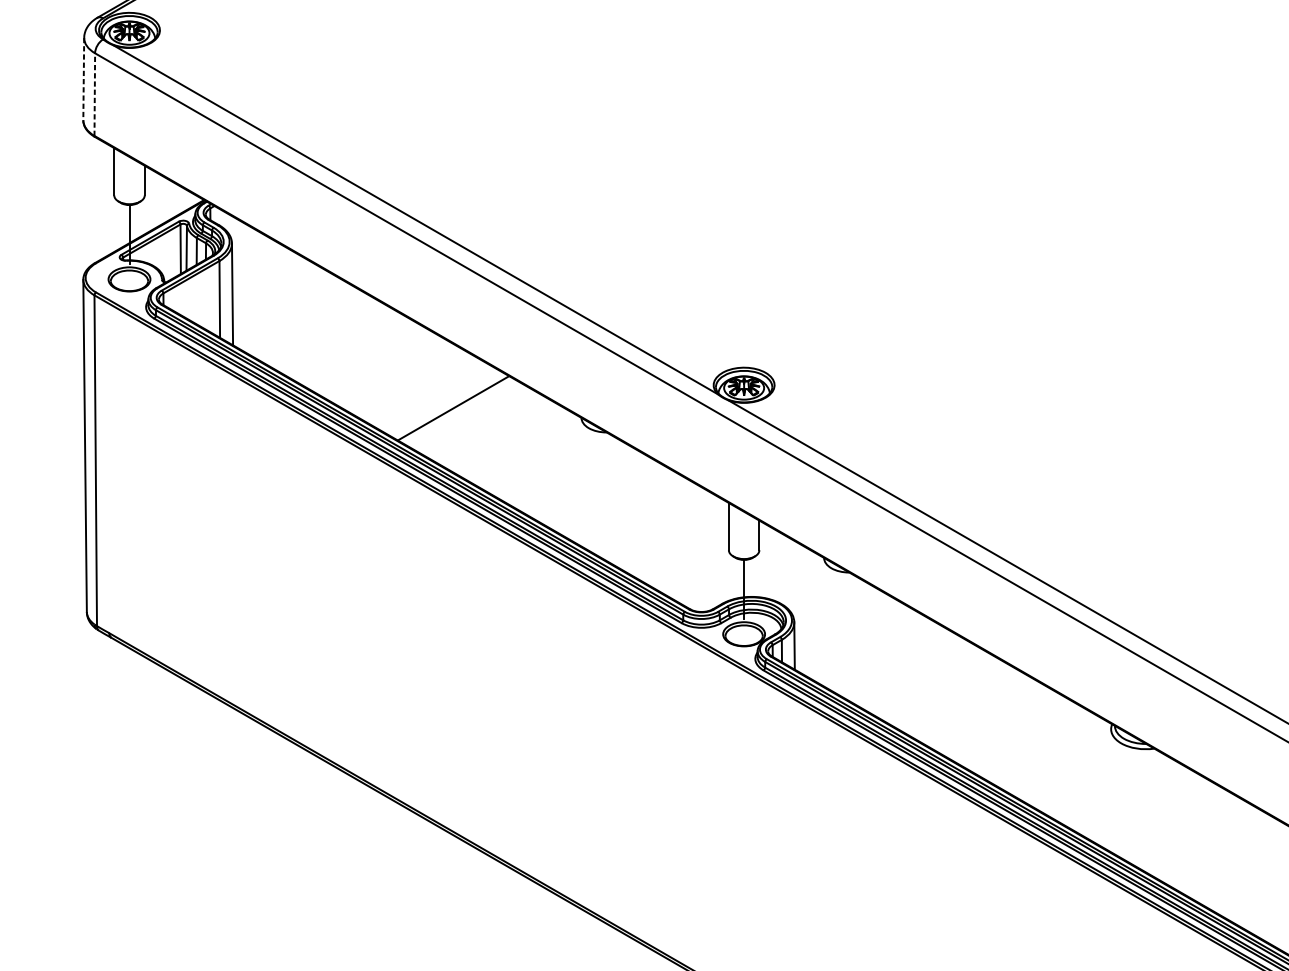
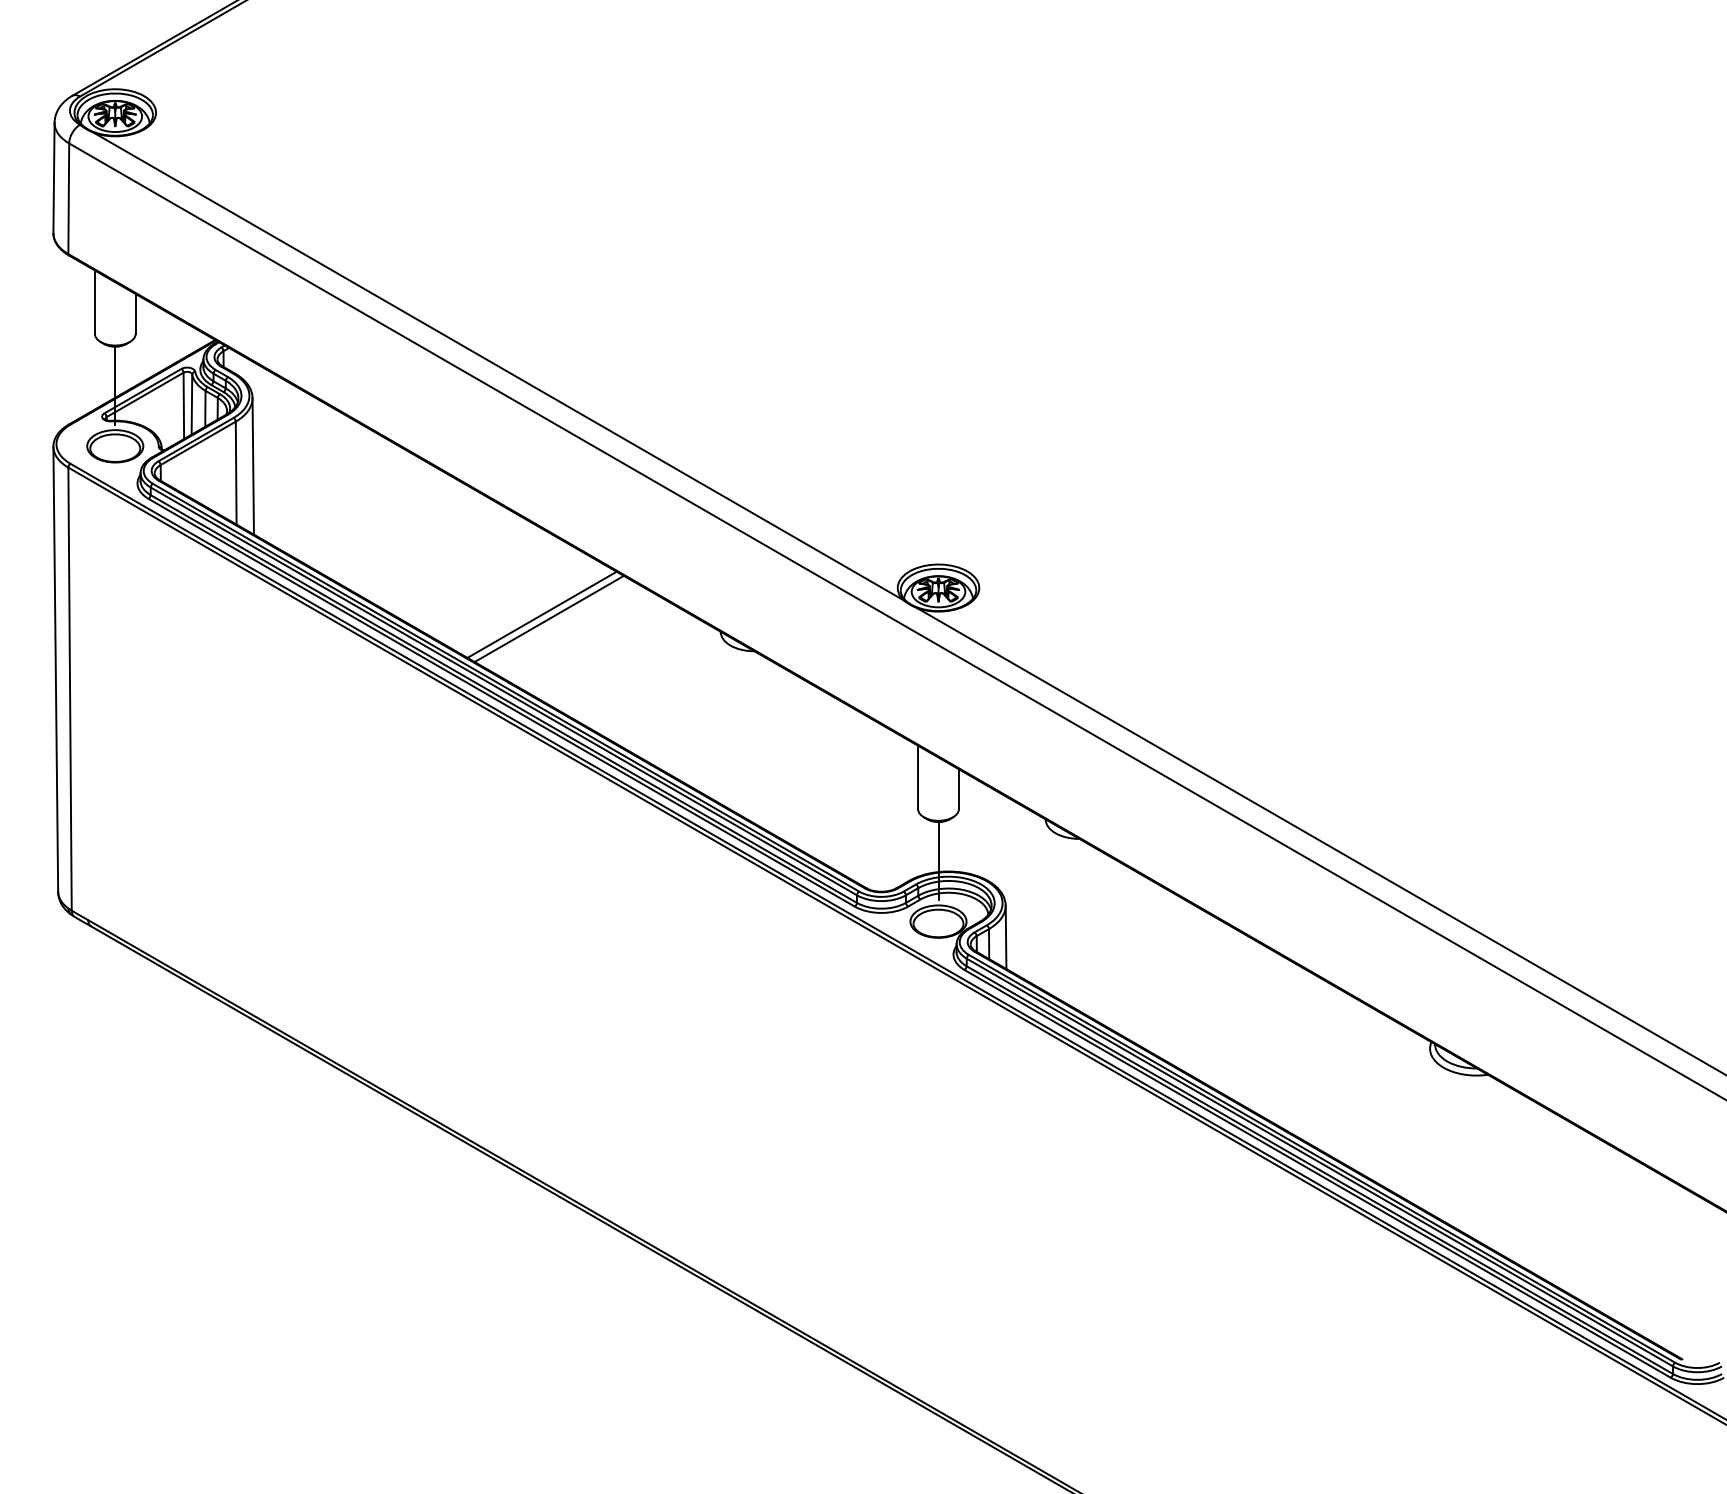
line: (84, 79) -> (54, 178), dashed -> solid
line: (94, 94) -> (68, 198), dashed -> solid
line: (447, 405) -> (541, 614), added

